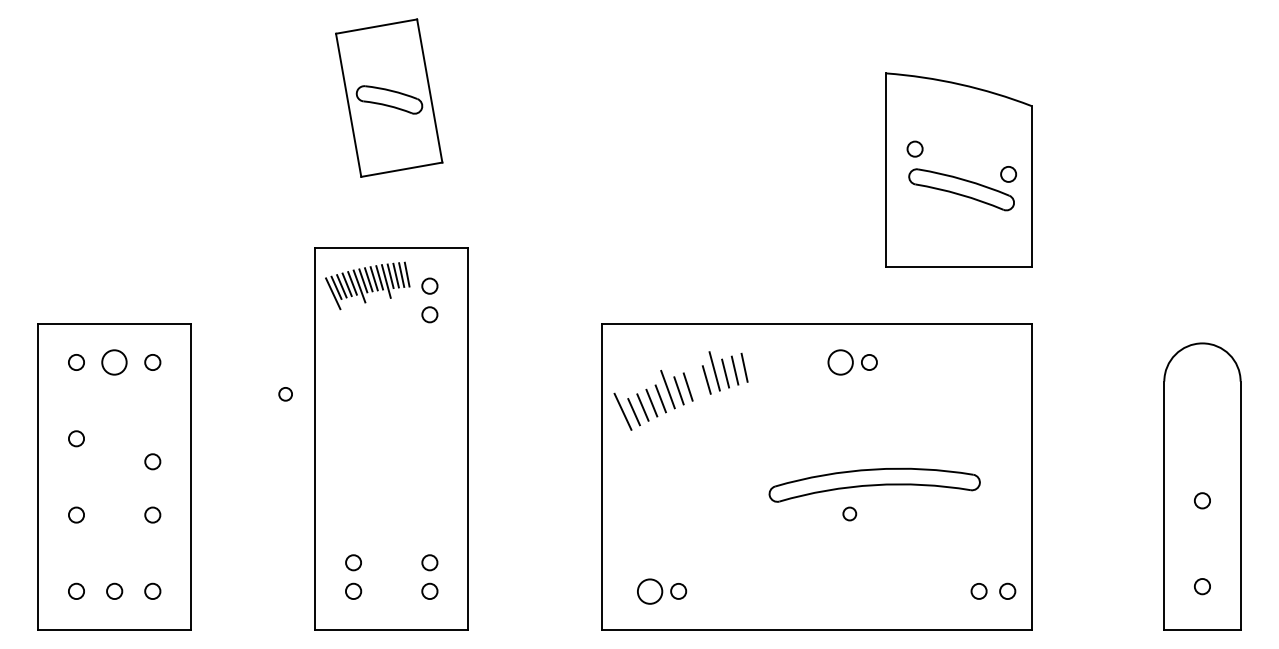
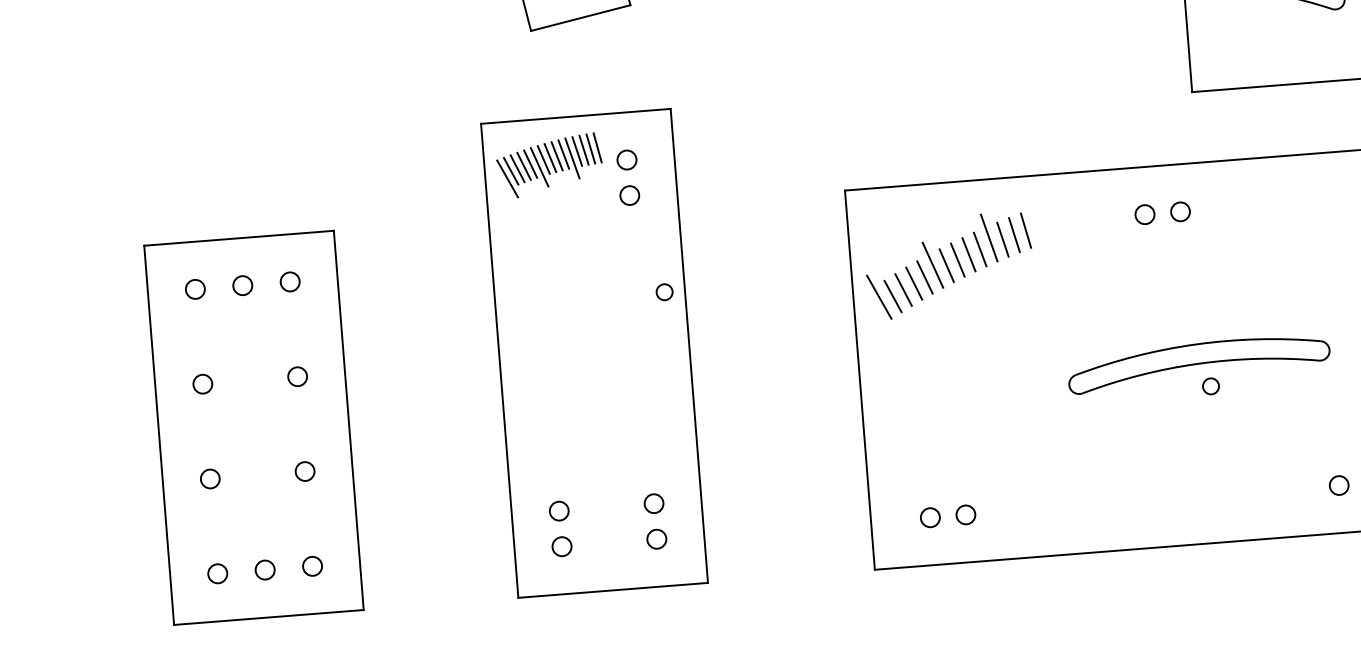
circle: (114, 362) -> (242, 285), size x0.62
circle: (840, 362) -> (1144, 214), size x0.62
line: (697, 383) -> (968, 254), added
circle: (285, 394) -> (664, 292), moved
circle: (152, 461) -> (297, 376), moved
circle: (849, 513) -> (1210, 385), moved
circle: (649, 590) -> (929, 516), size x0.62

